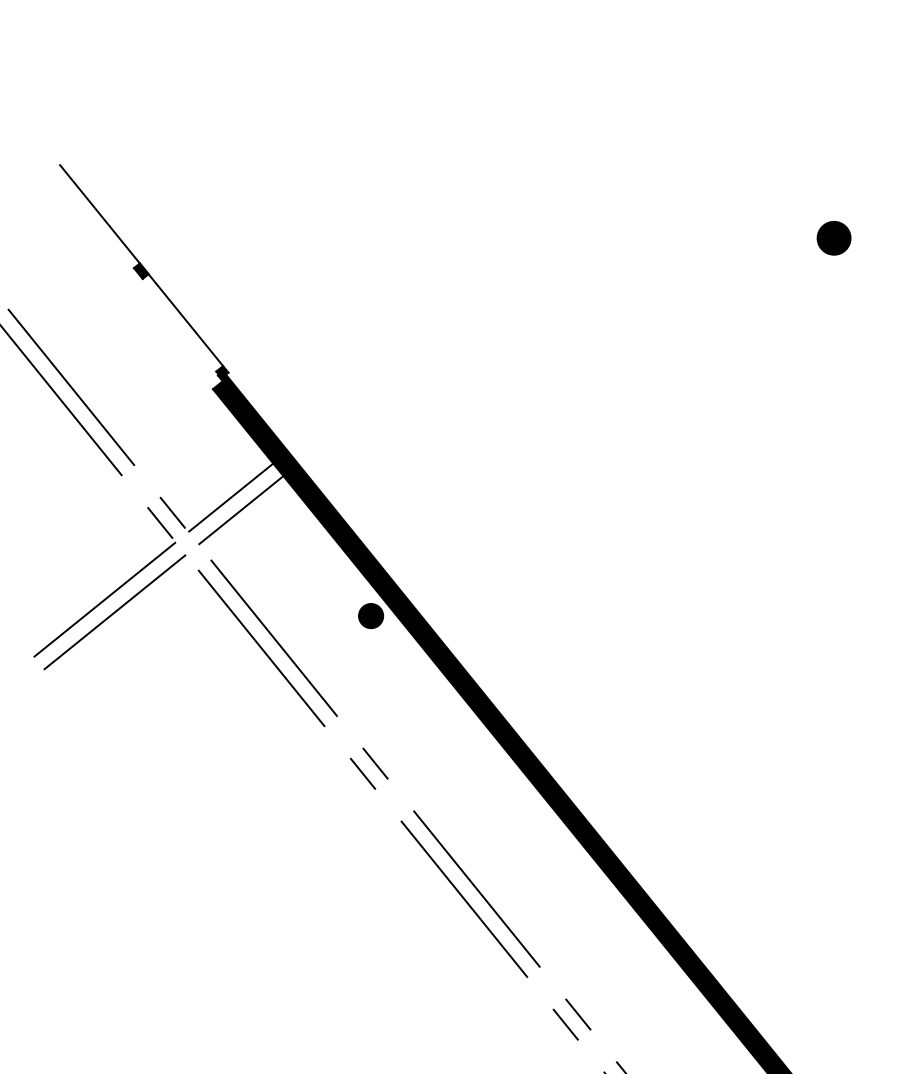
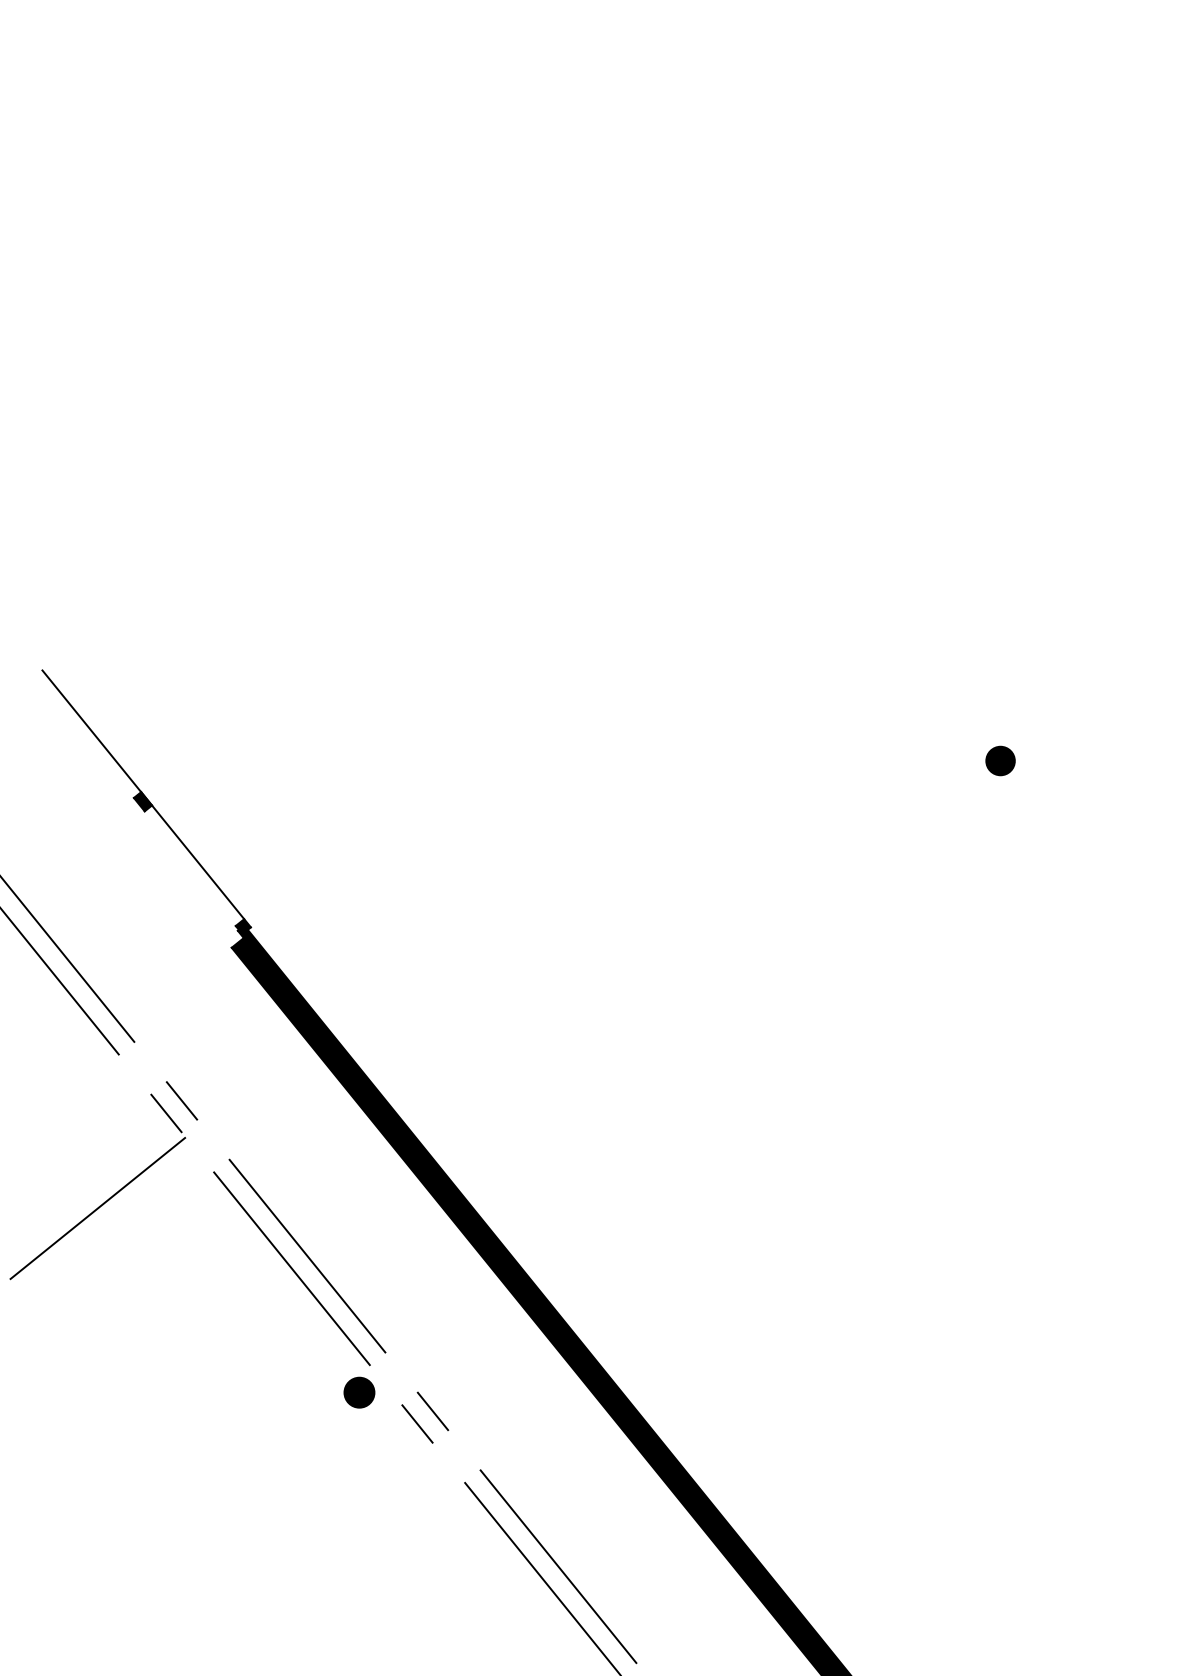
part: (833, 237) -> (1000, 760), size x0.7
line: (230, 497) -> (253, 1081), removed
line: (240, 510) -> (265, 1097), removed
line: (115, 611) -> (110, 1223), removed
part: (371, 615) -> (359, 1392), moved

